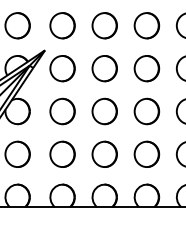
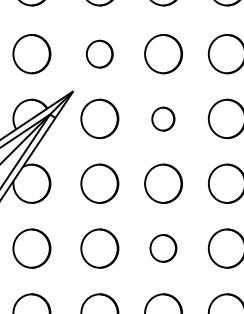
part: (62, 25) -> (99, 53), size x0.7
part: (104, 68) -> (163, 118), size x0.6
part: (104, 153) -> (163, 247), size x0.7

